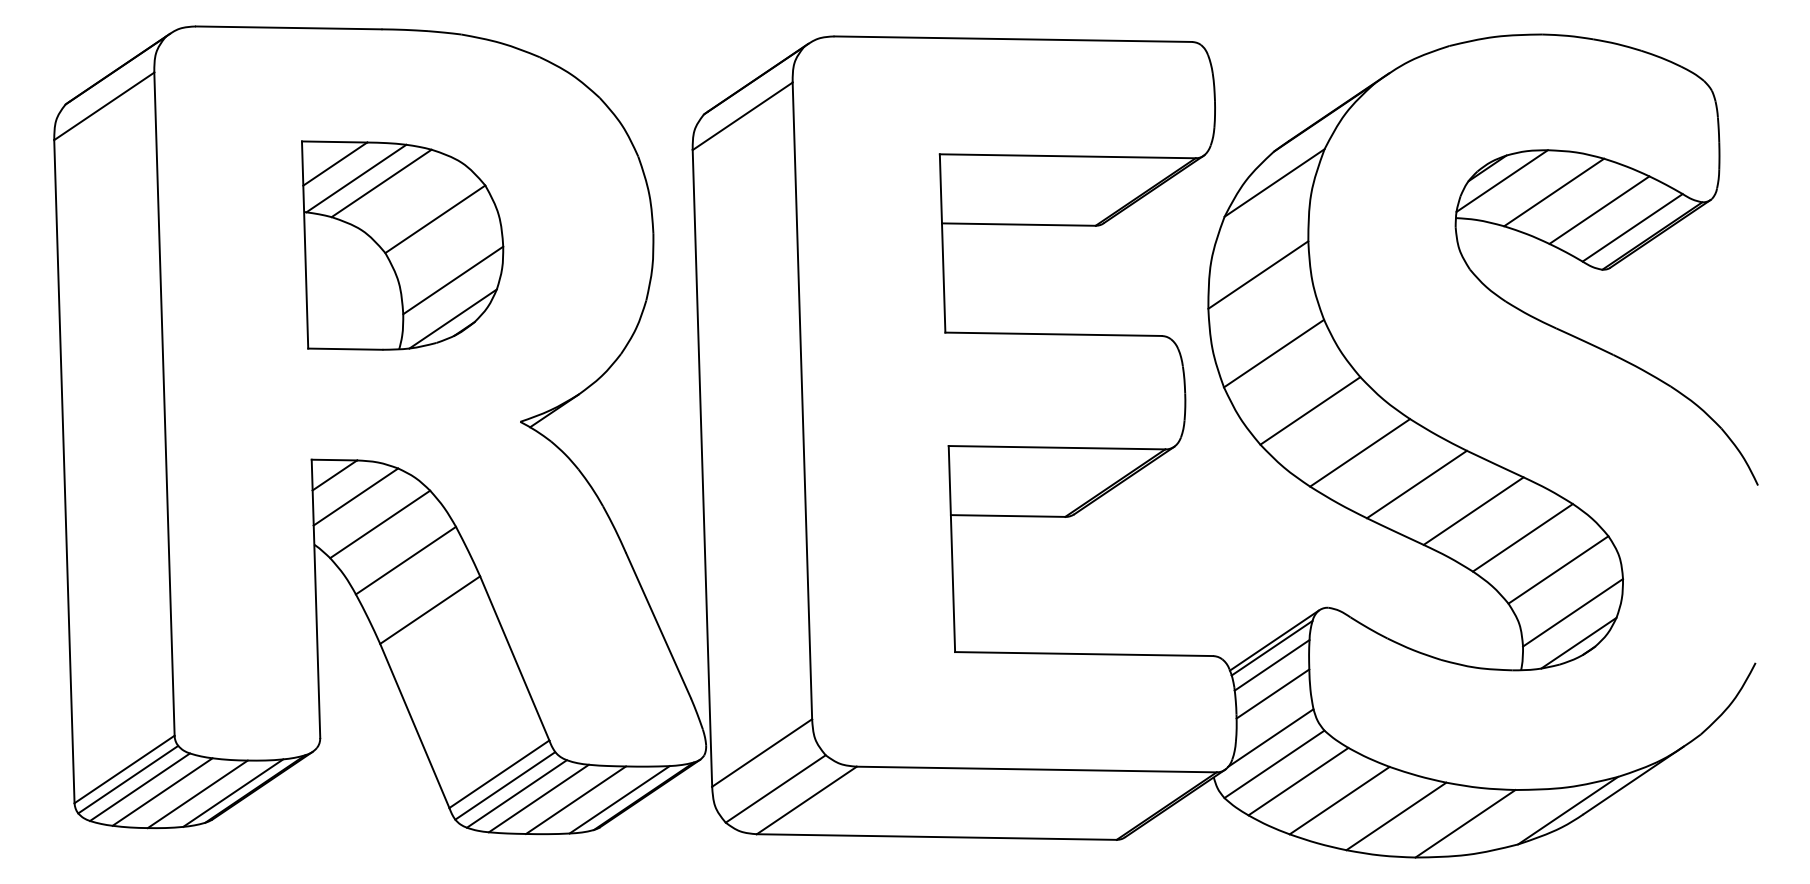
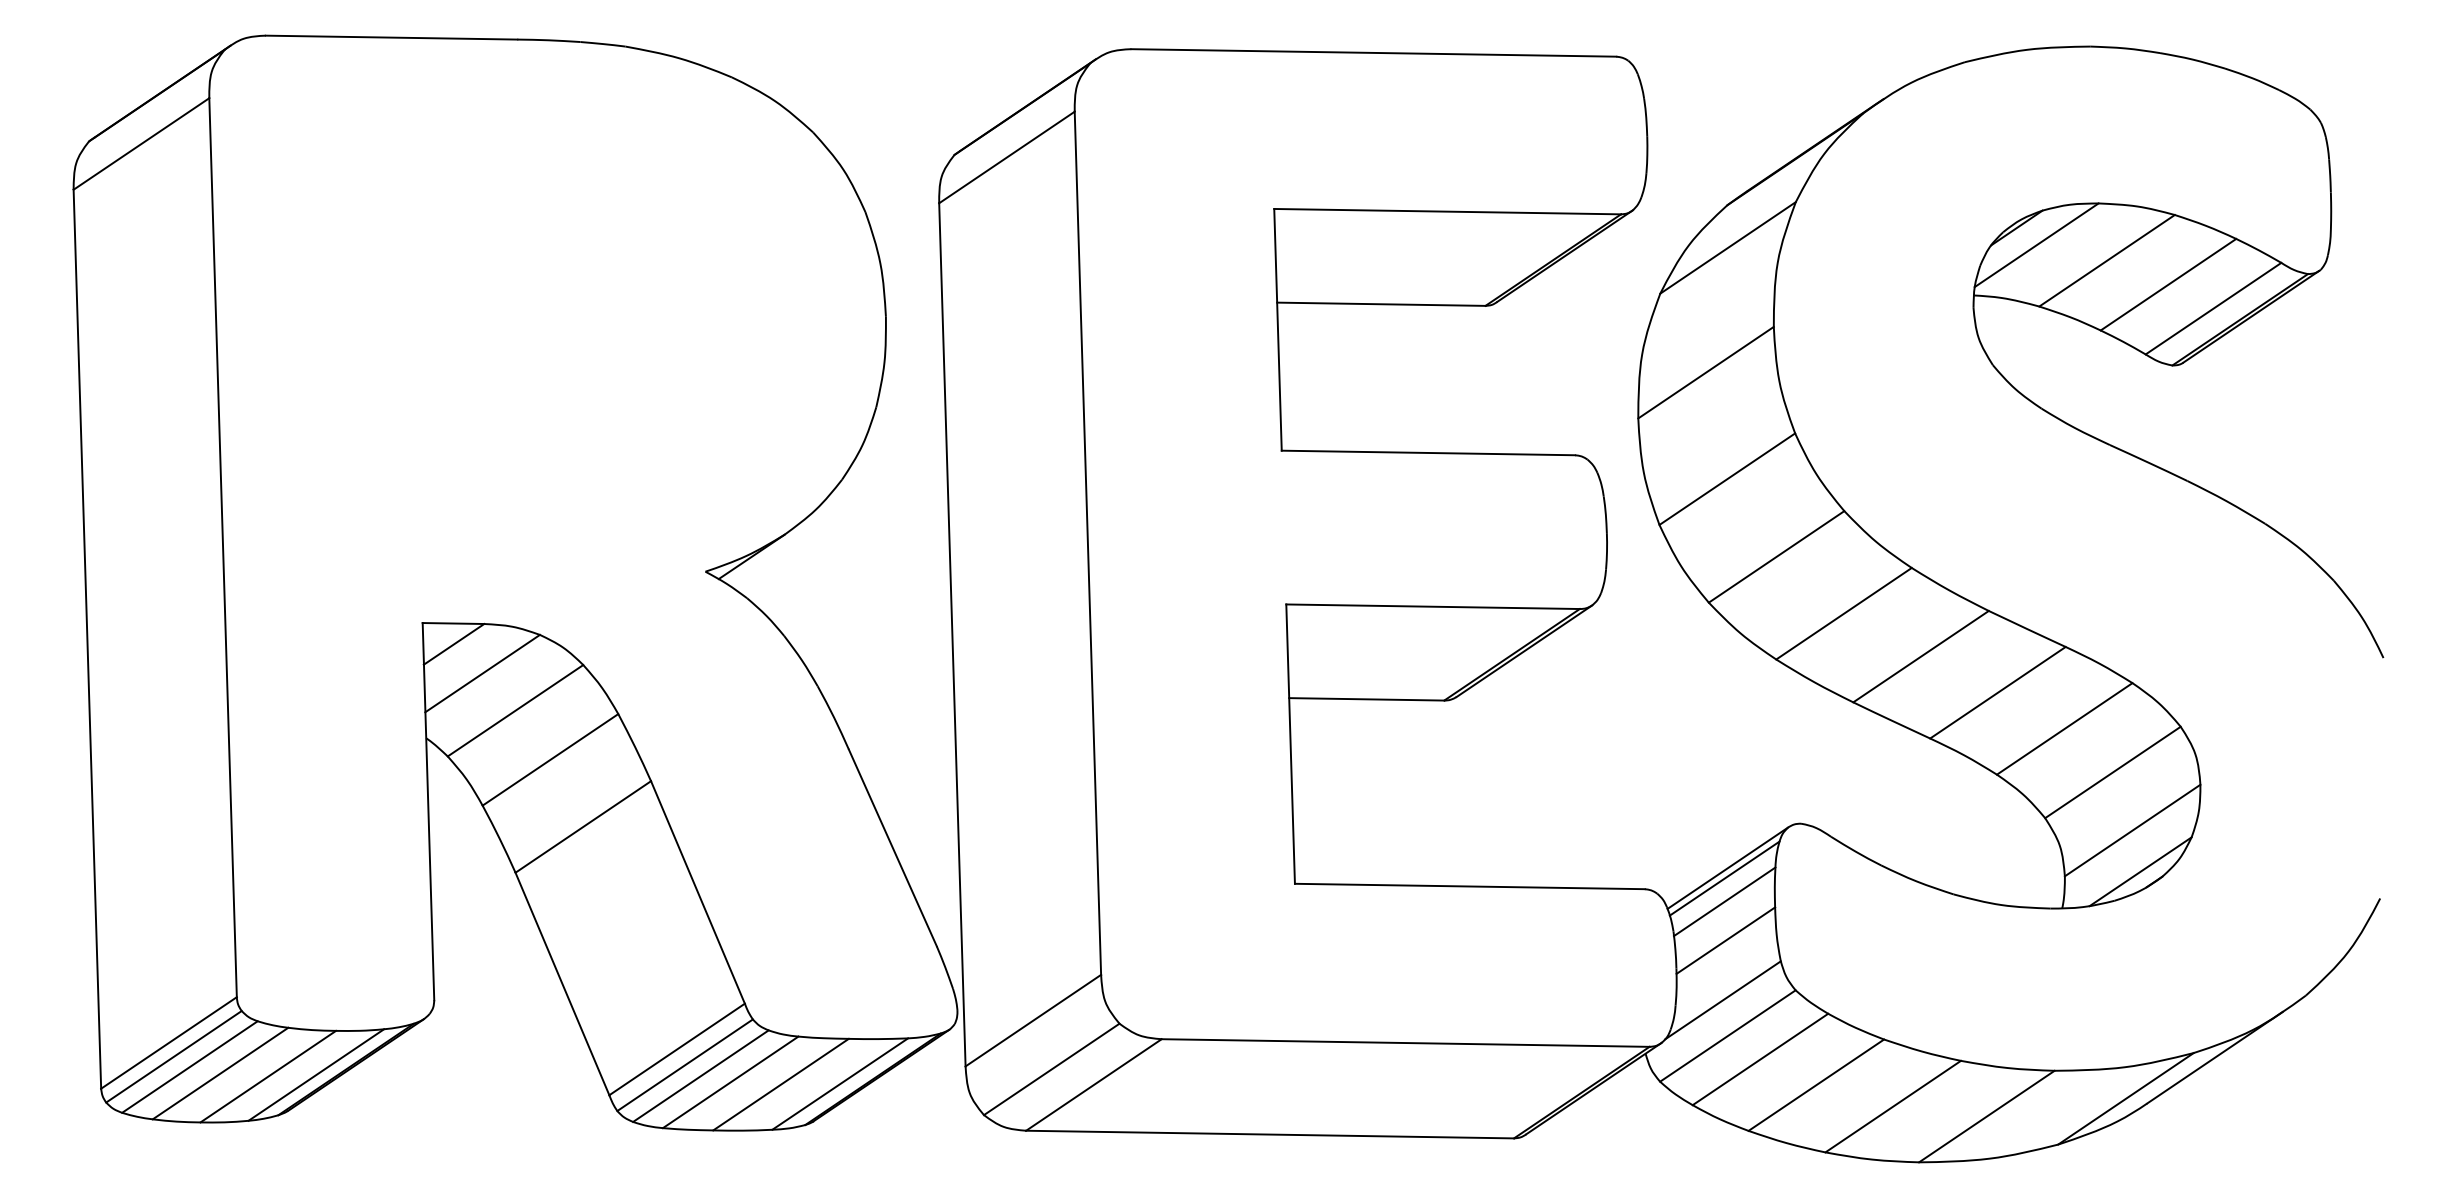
part: (402, 245) -> (545, 332), removed

